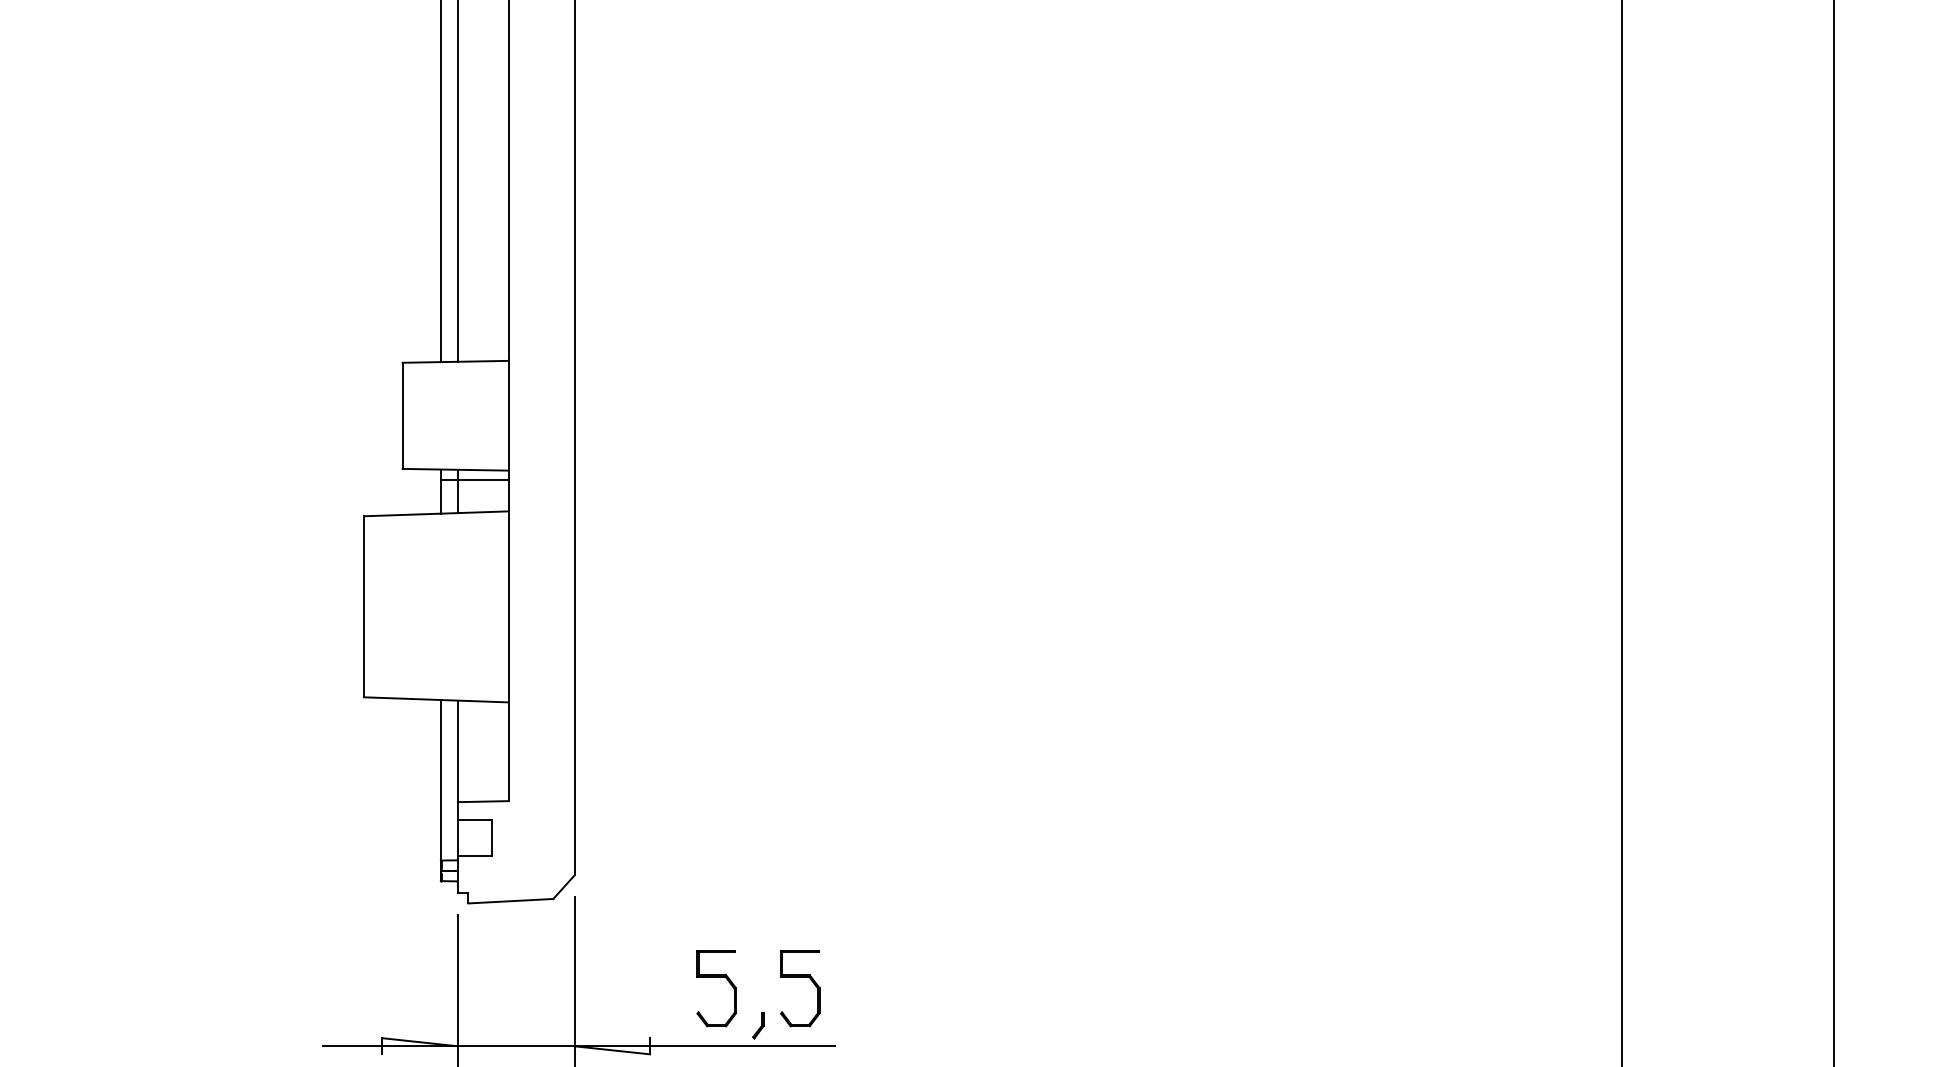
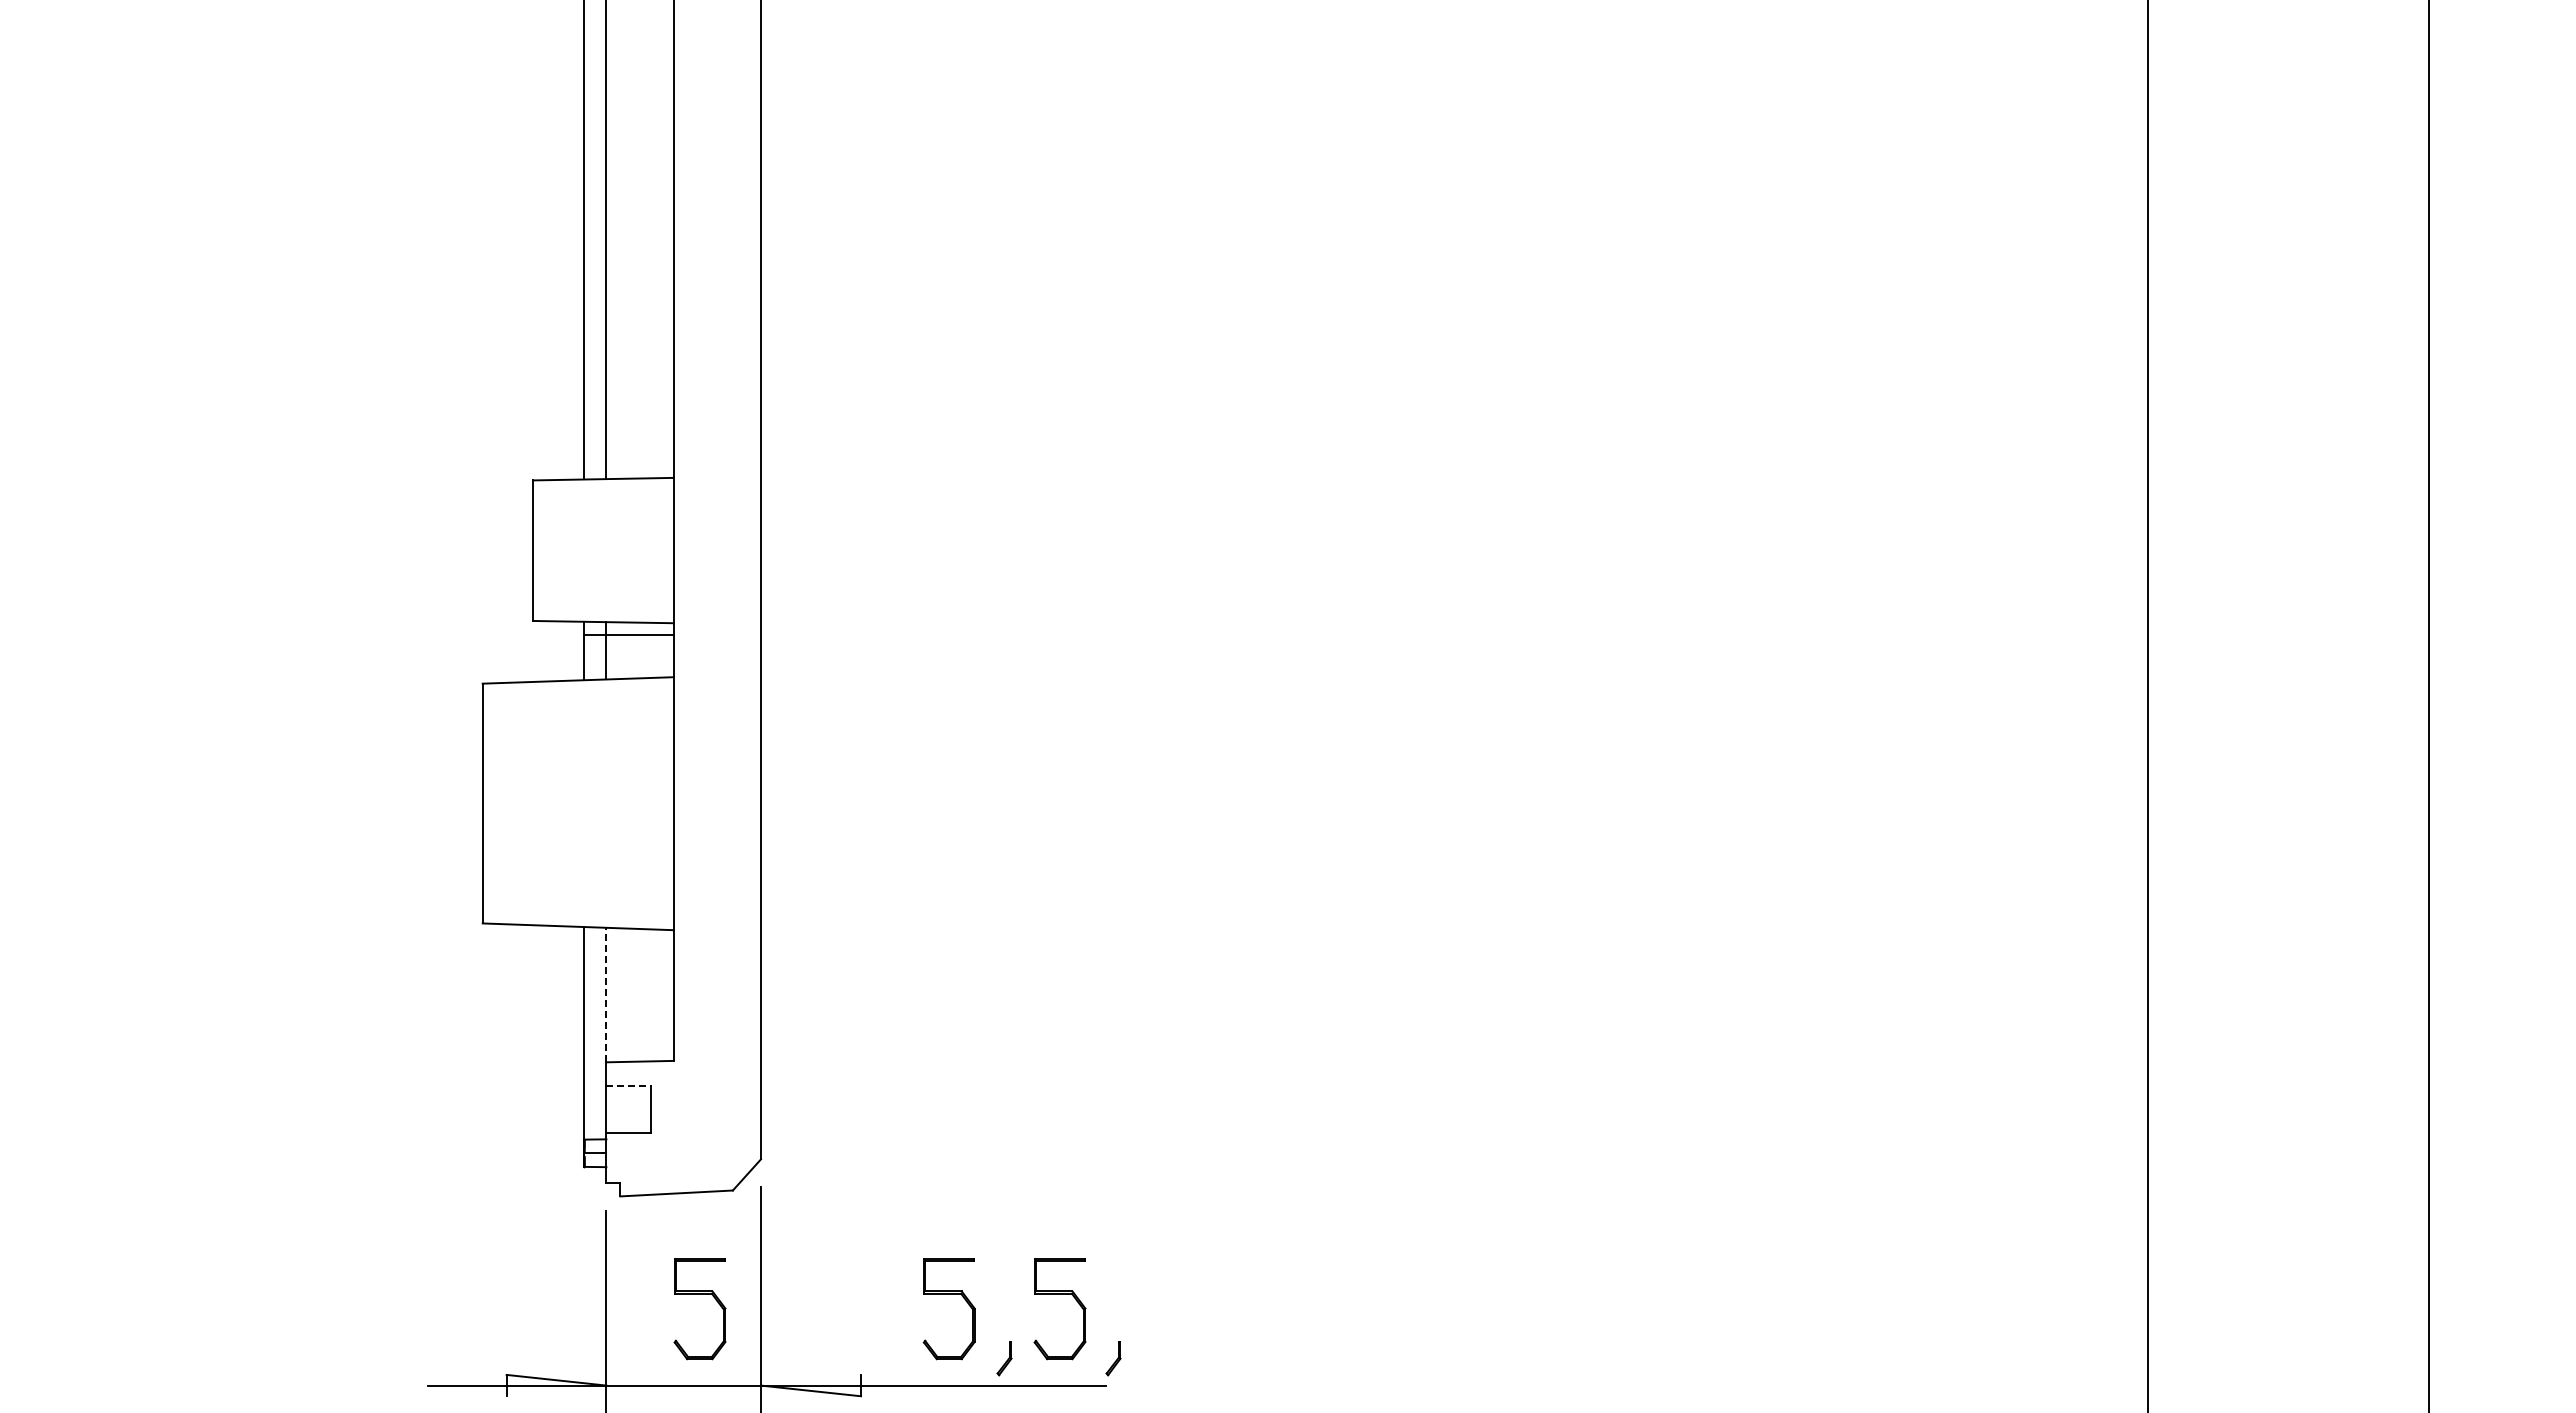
line: (457, 750) -> (606, 994), solid -> dashed
line: (475, 819) -> (629, 1085), solid -> dashed
part: (528, 977) -> (699, 1294), added
part: (840, 1025) -> (1113, 1358), added

